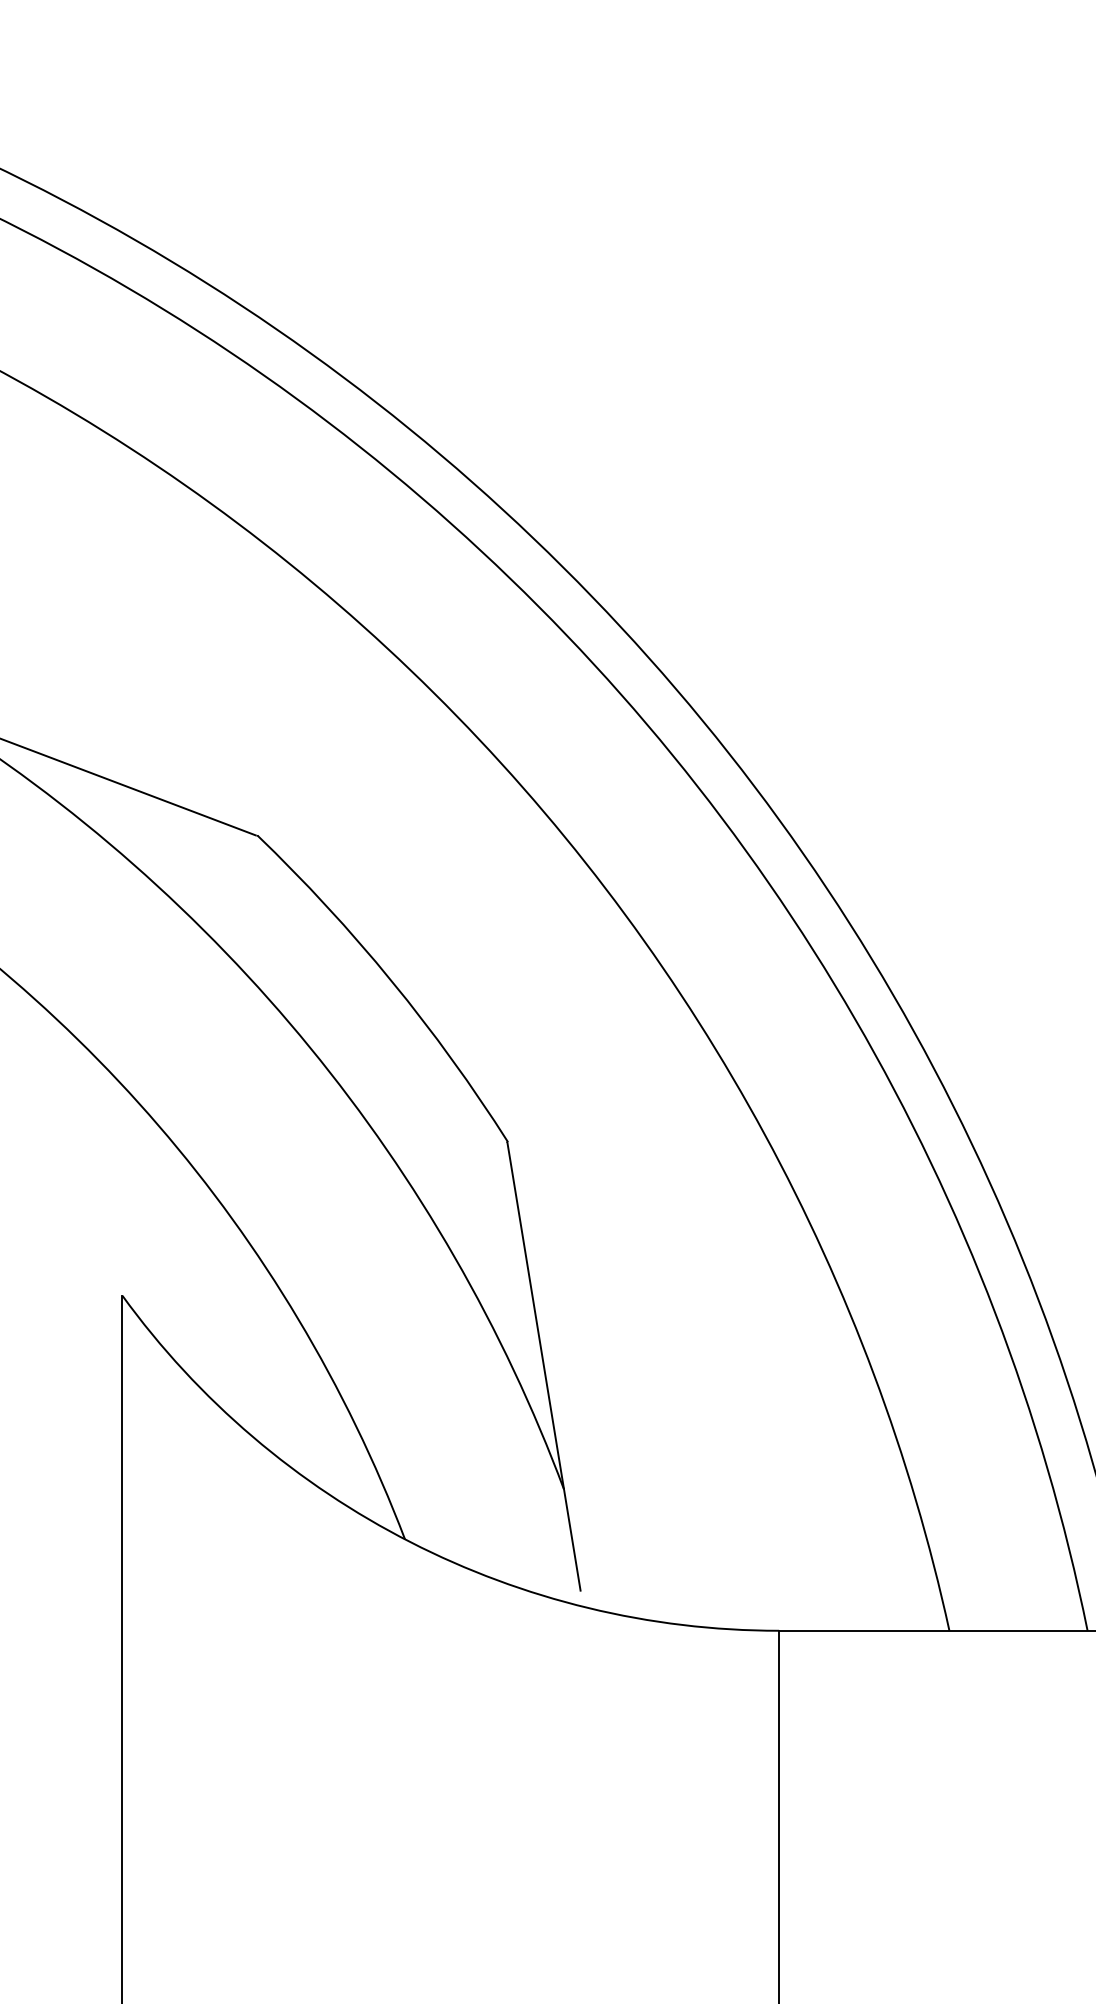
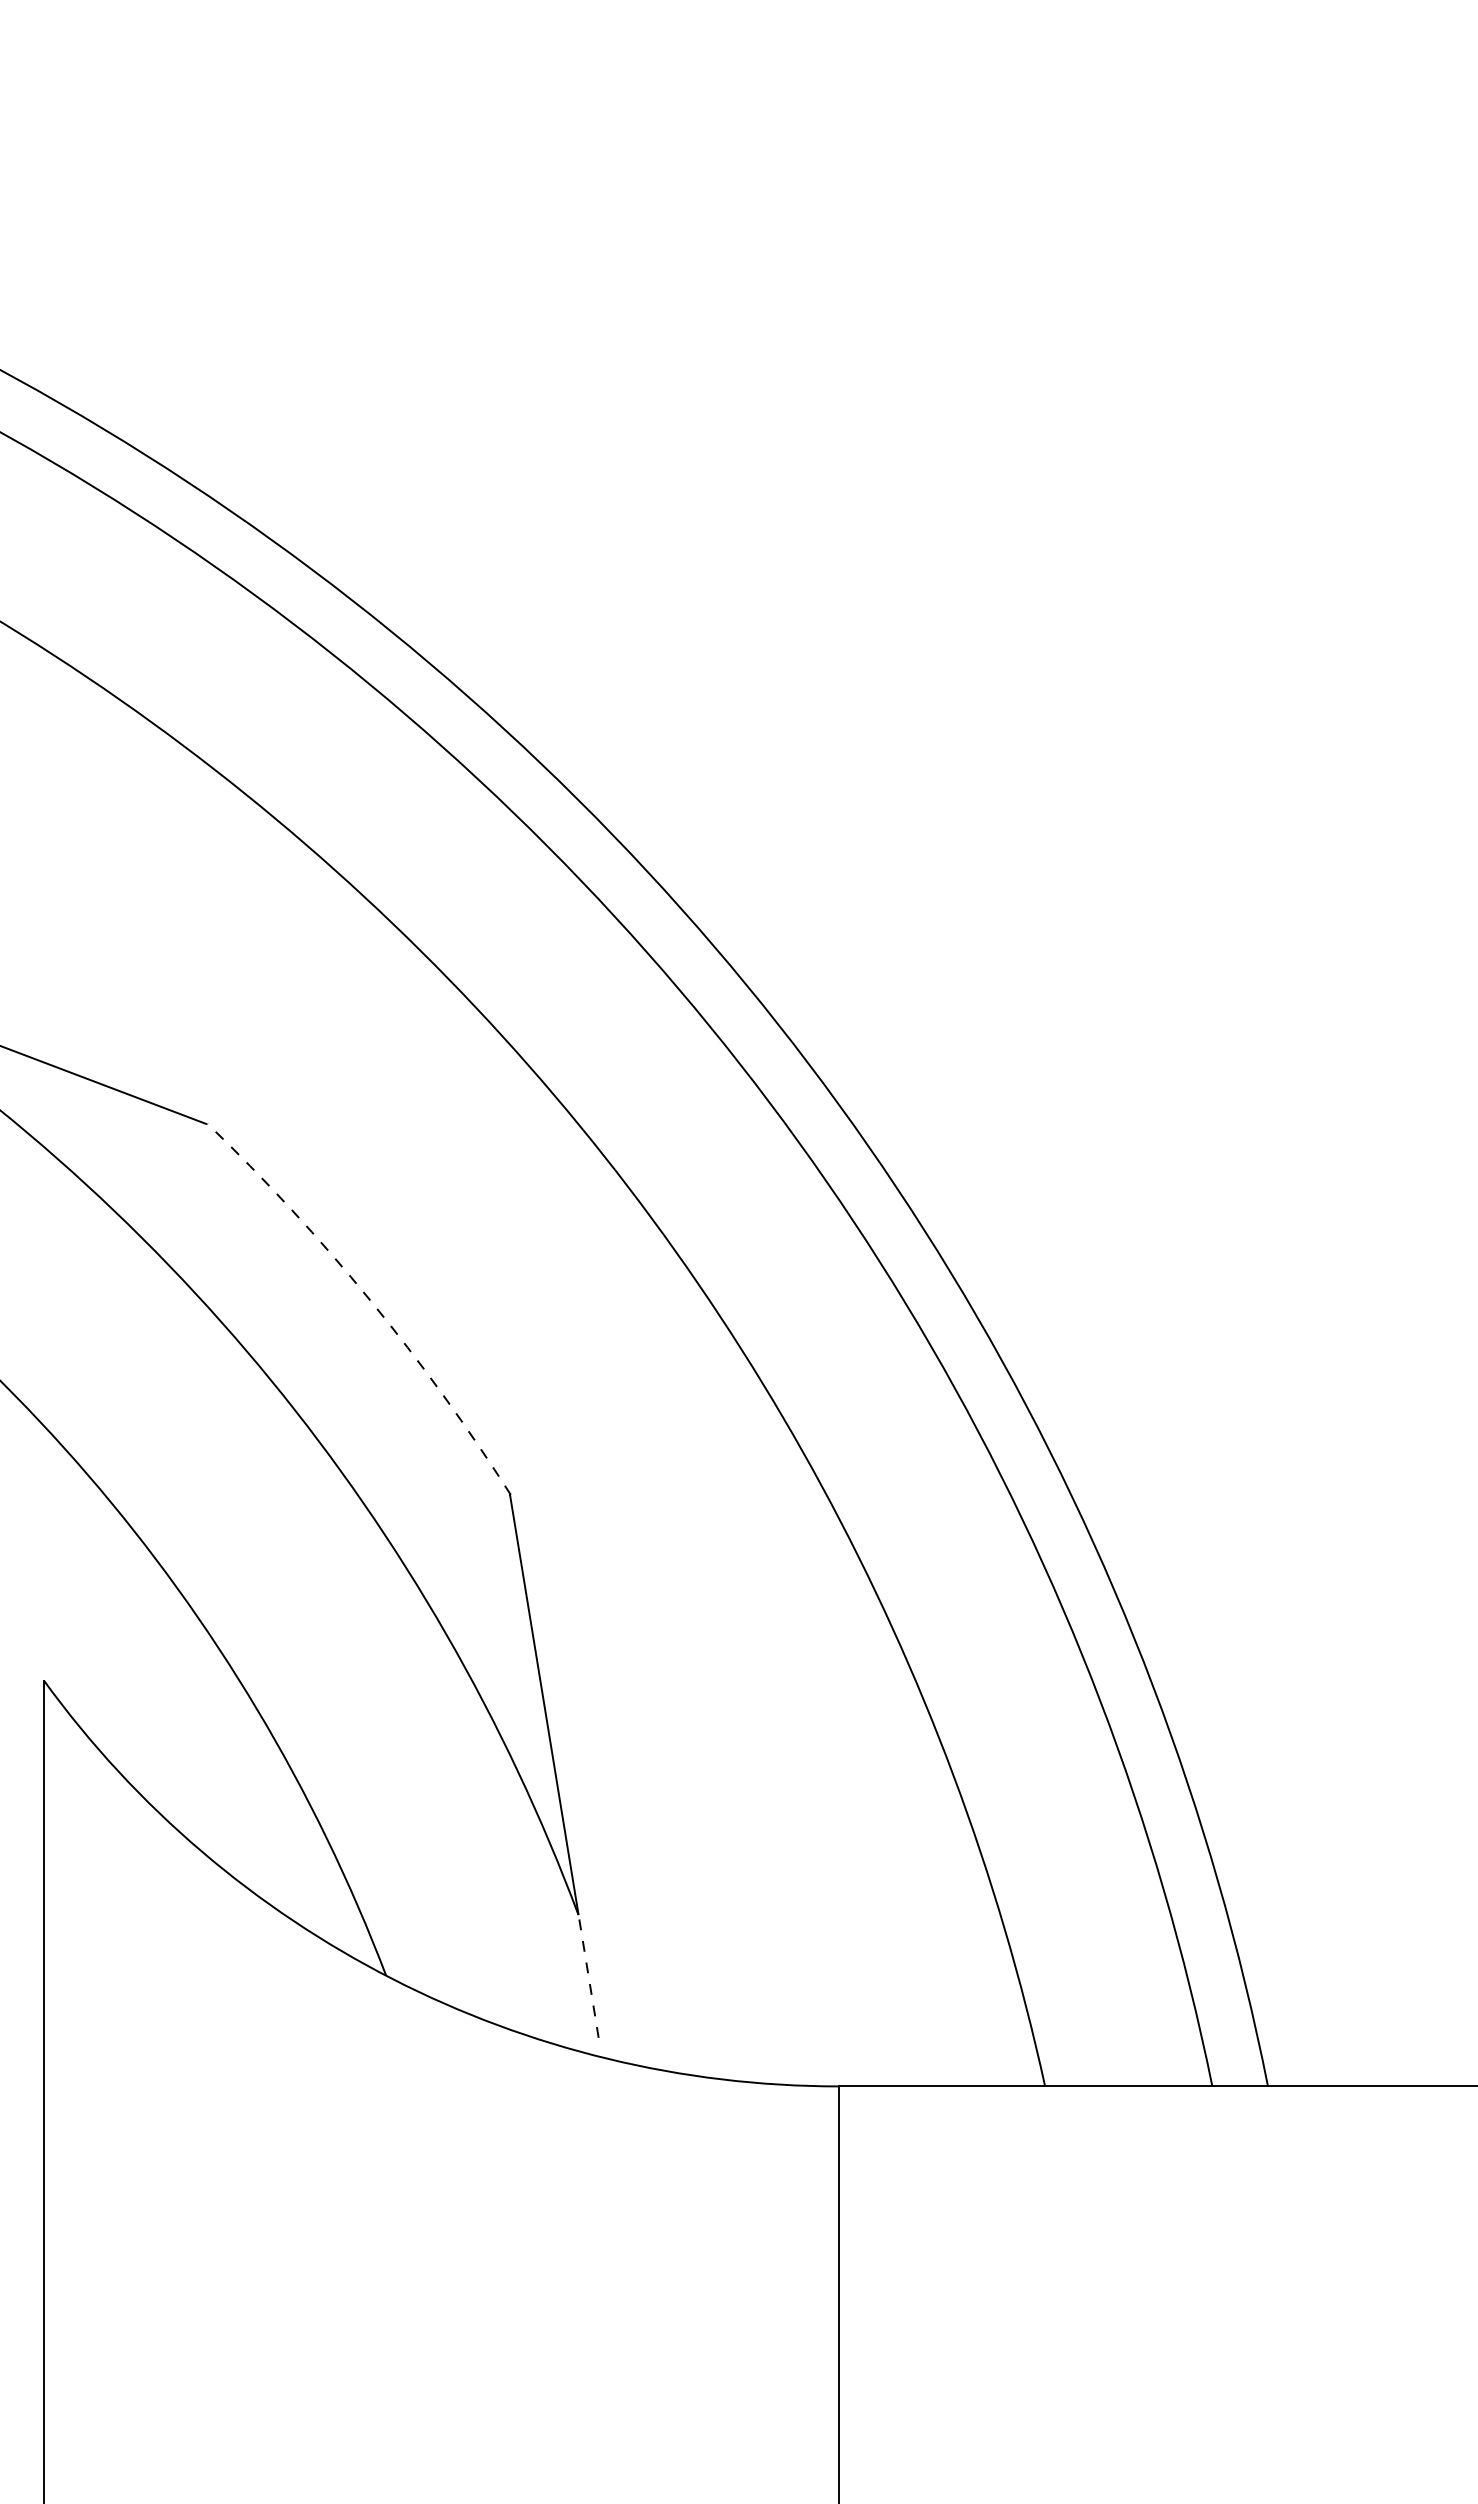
arc: (392, 981) -> (370, 1300), solid -> dashed
line: (572, 1539) -> (588, 1975), solid -> dashed

